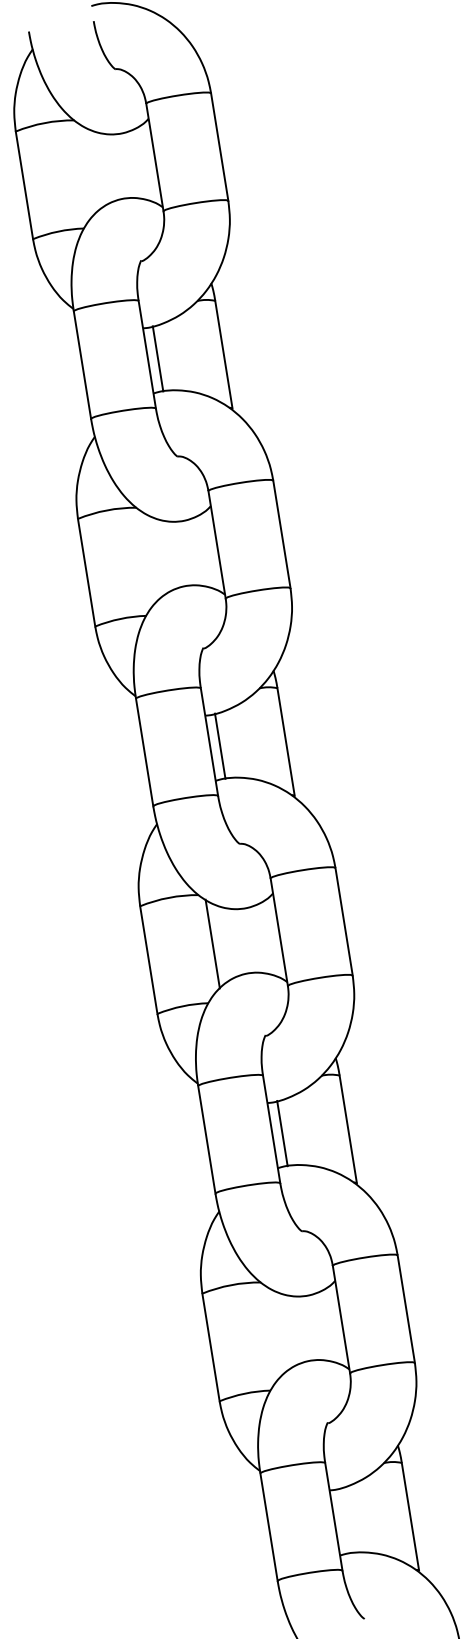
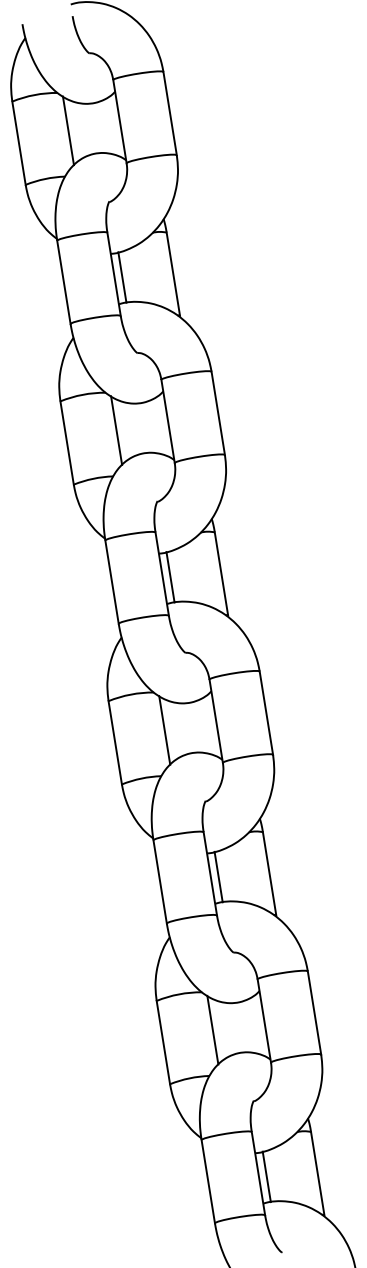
line: (88, 169) -> (68, 130), added
line: (150, 556) -> (116, 430), added
line: (274, 1331) -> (212, 1030), added
line: (344, 1520) -> (266, 1176), added

